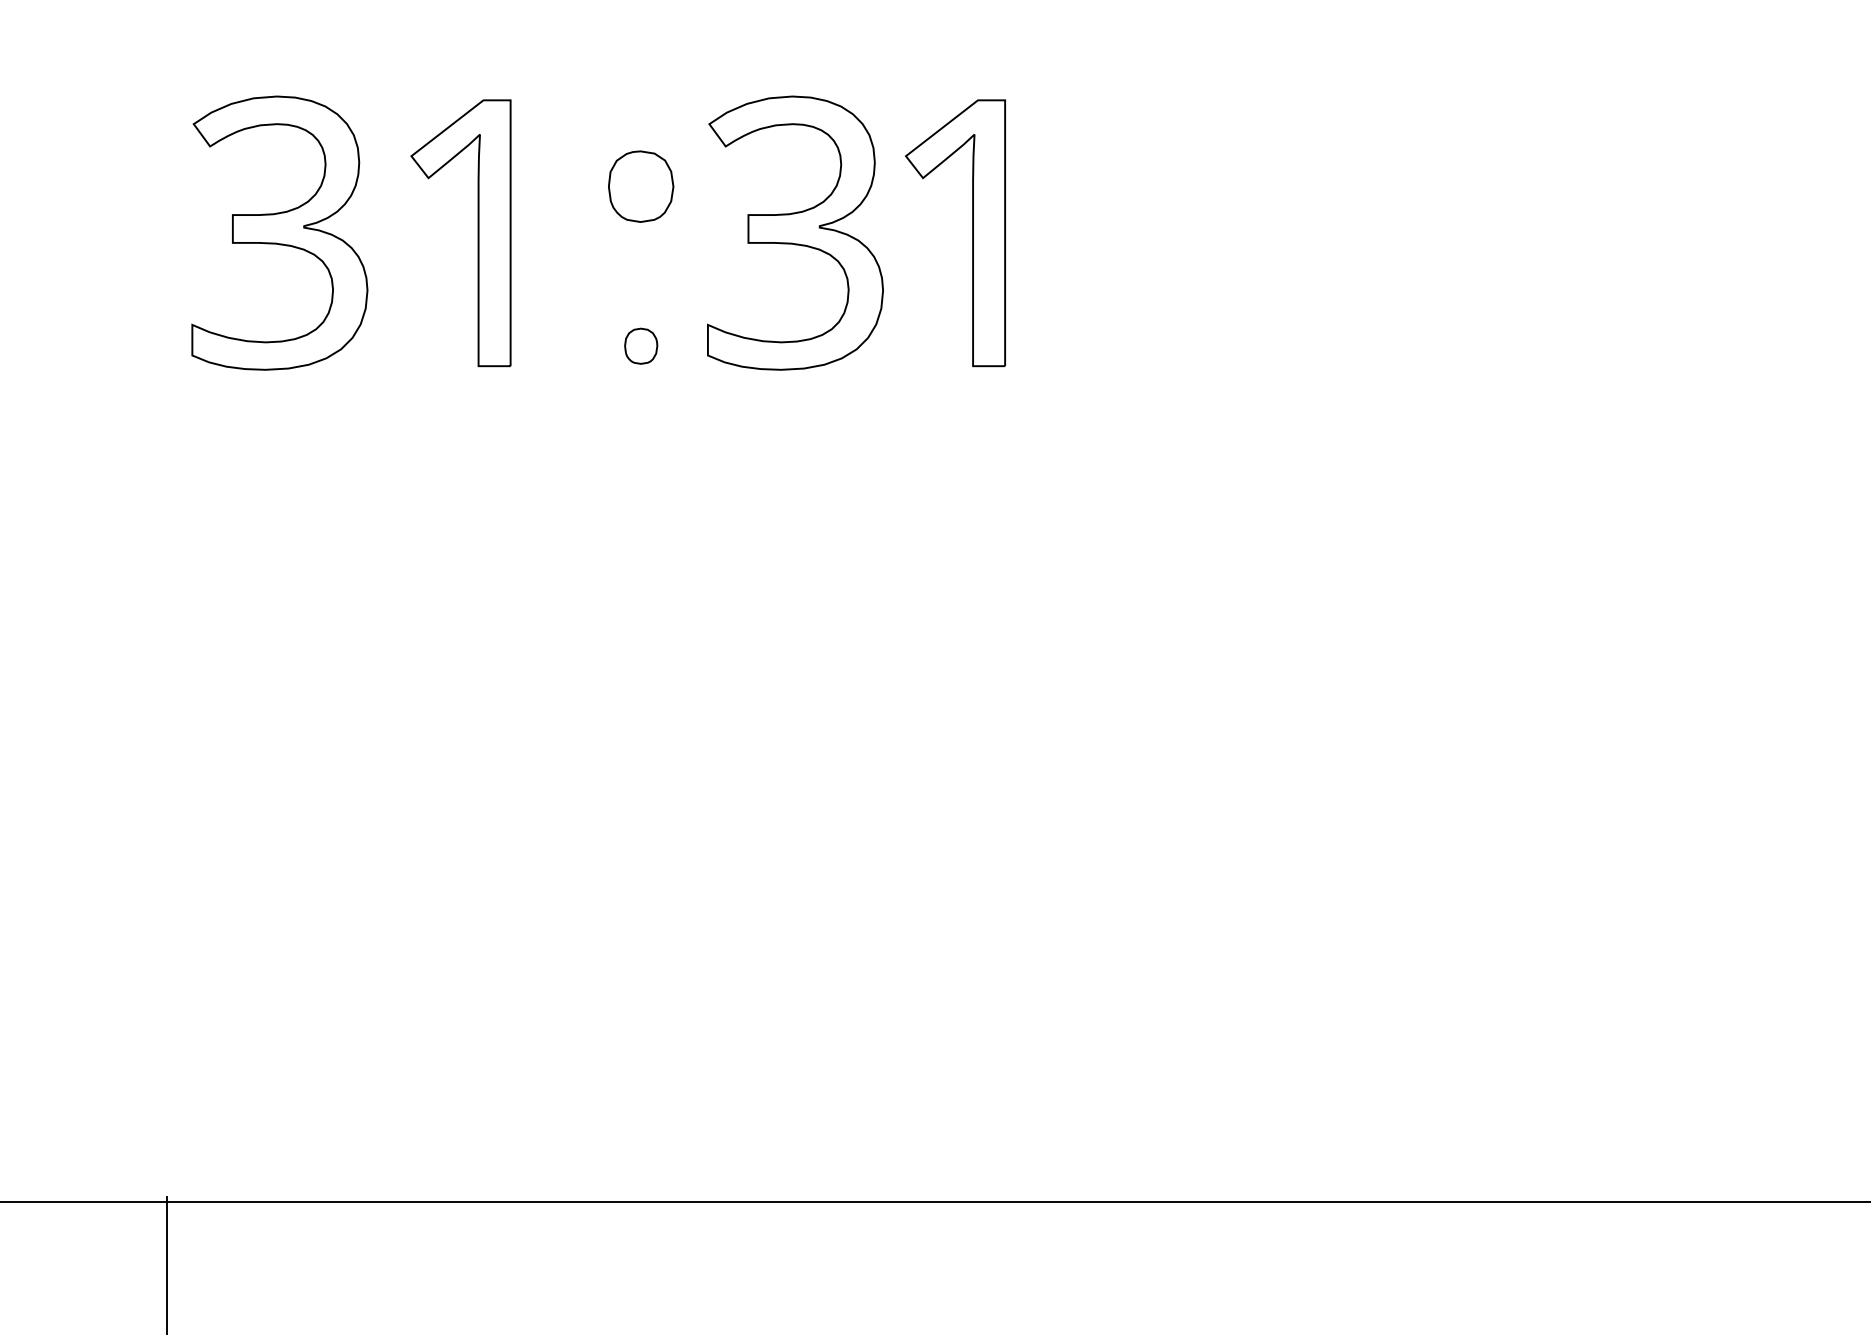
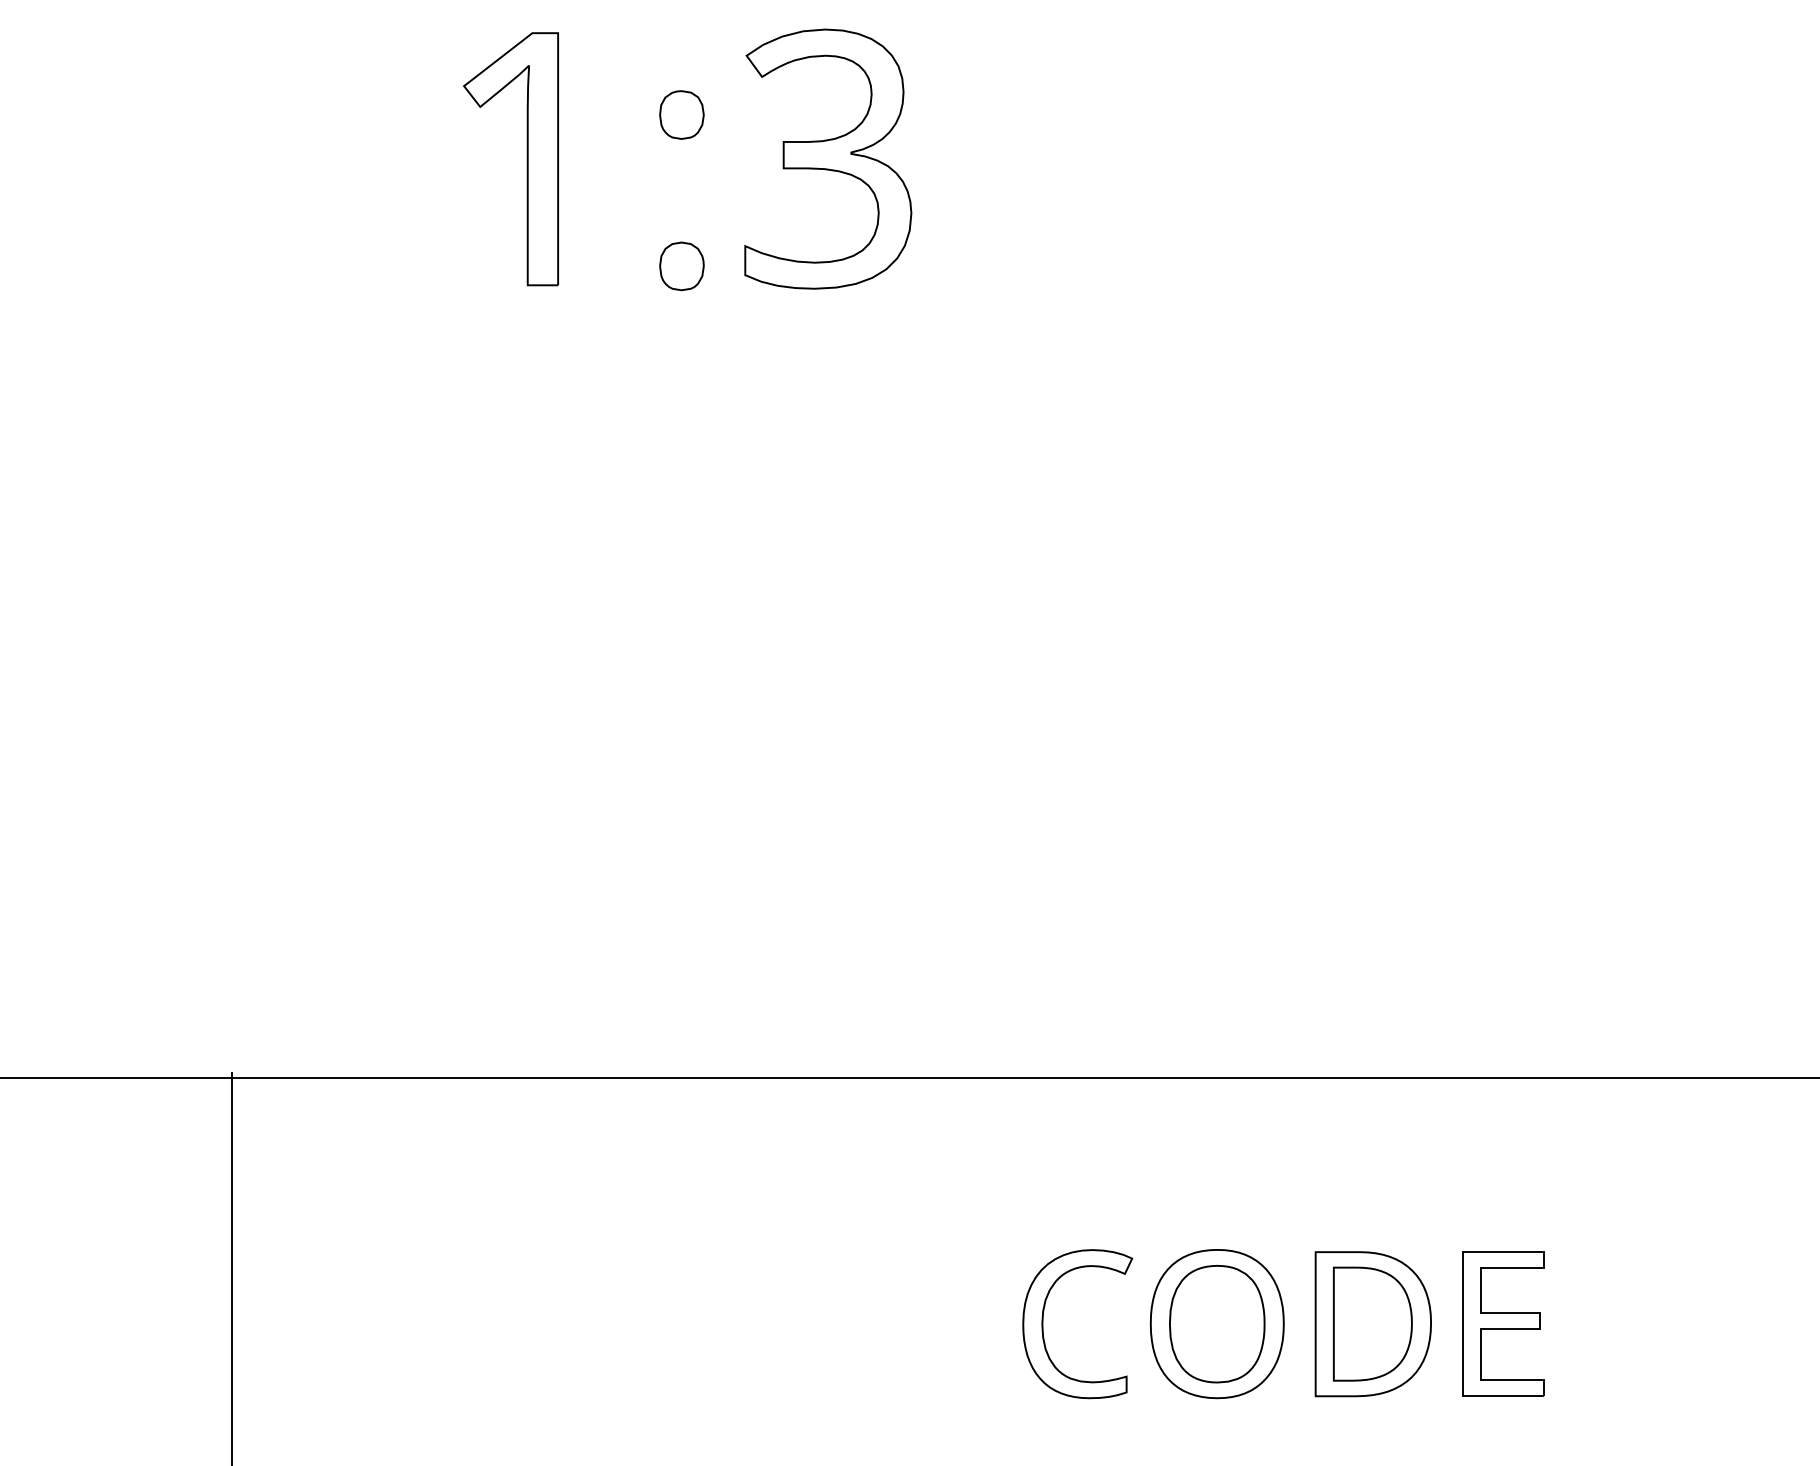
part: (640, 186) -> (681, 114), size x0.71
part: (280, 232) -> (339, 158), removed
part: (971, 233) -> (995, 159), removed
part: (640, 346) -> (681, 266), size x1.43

